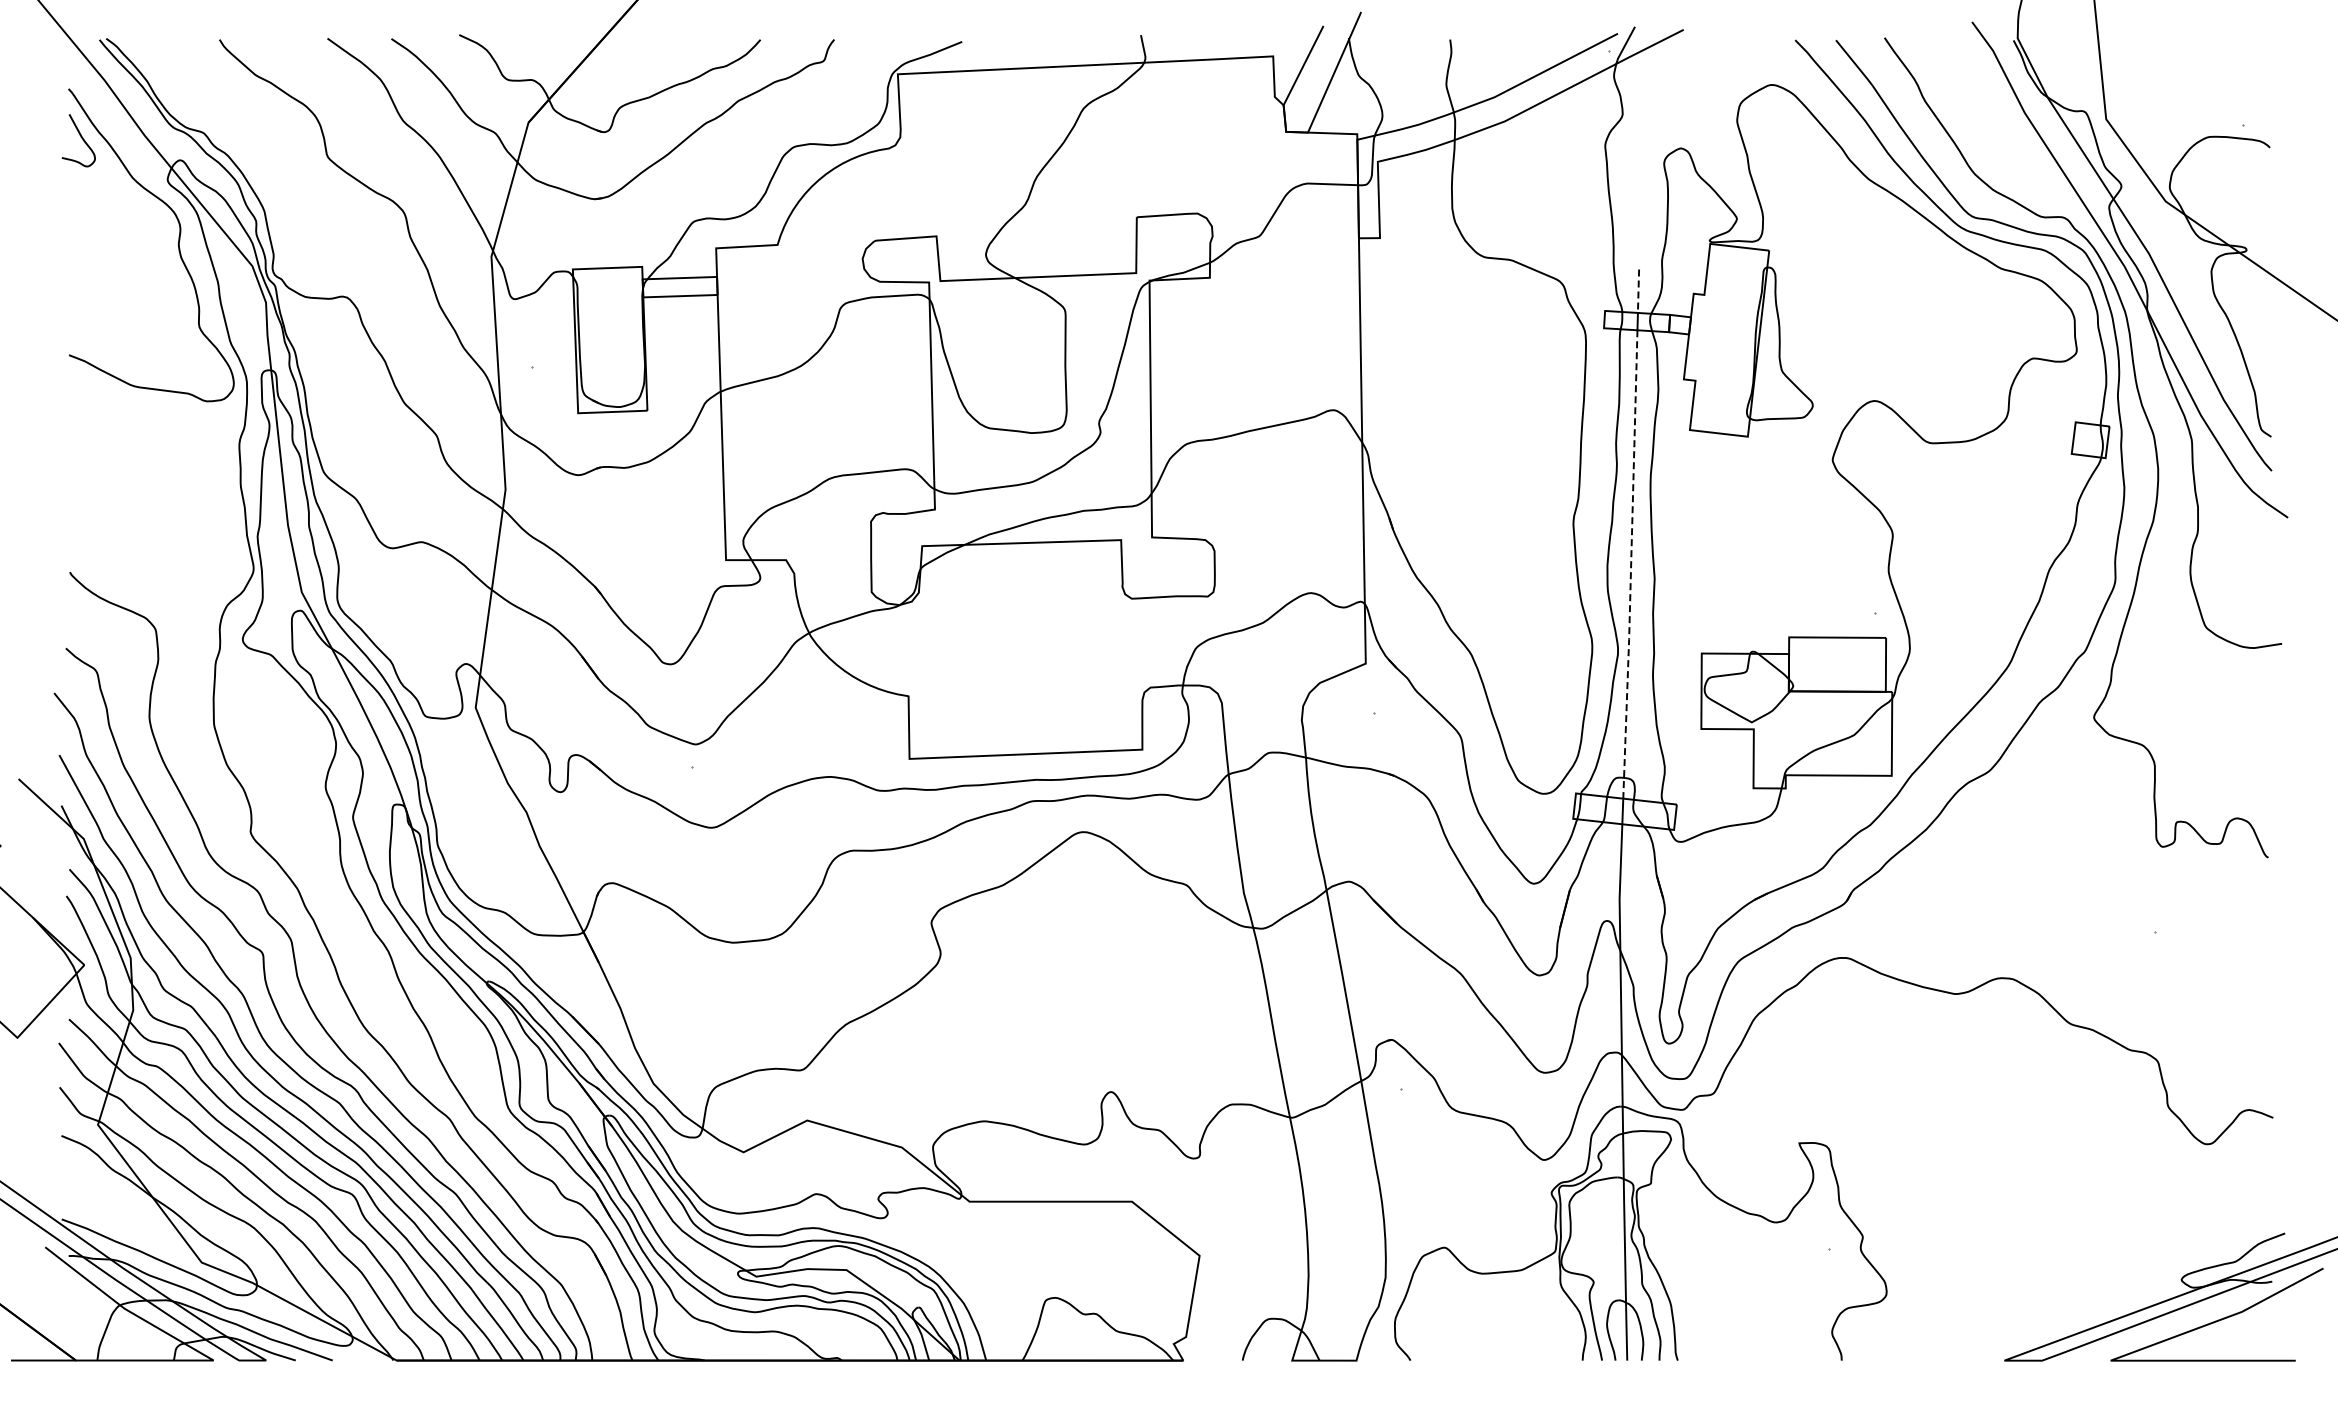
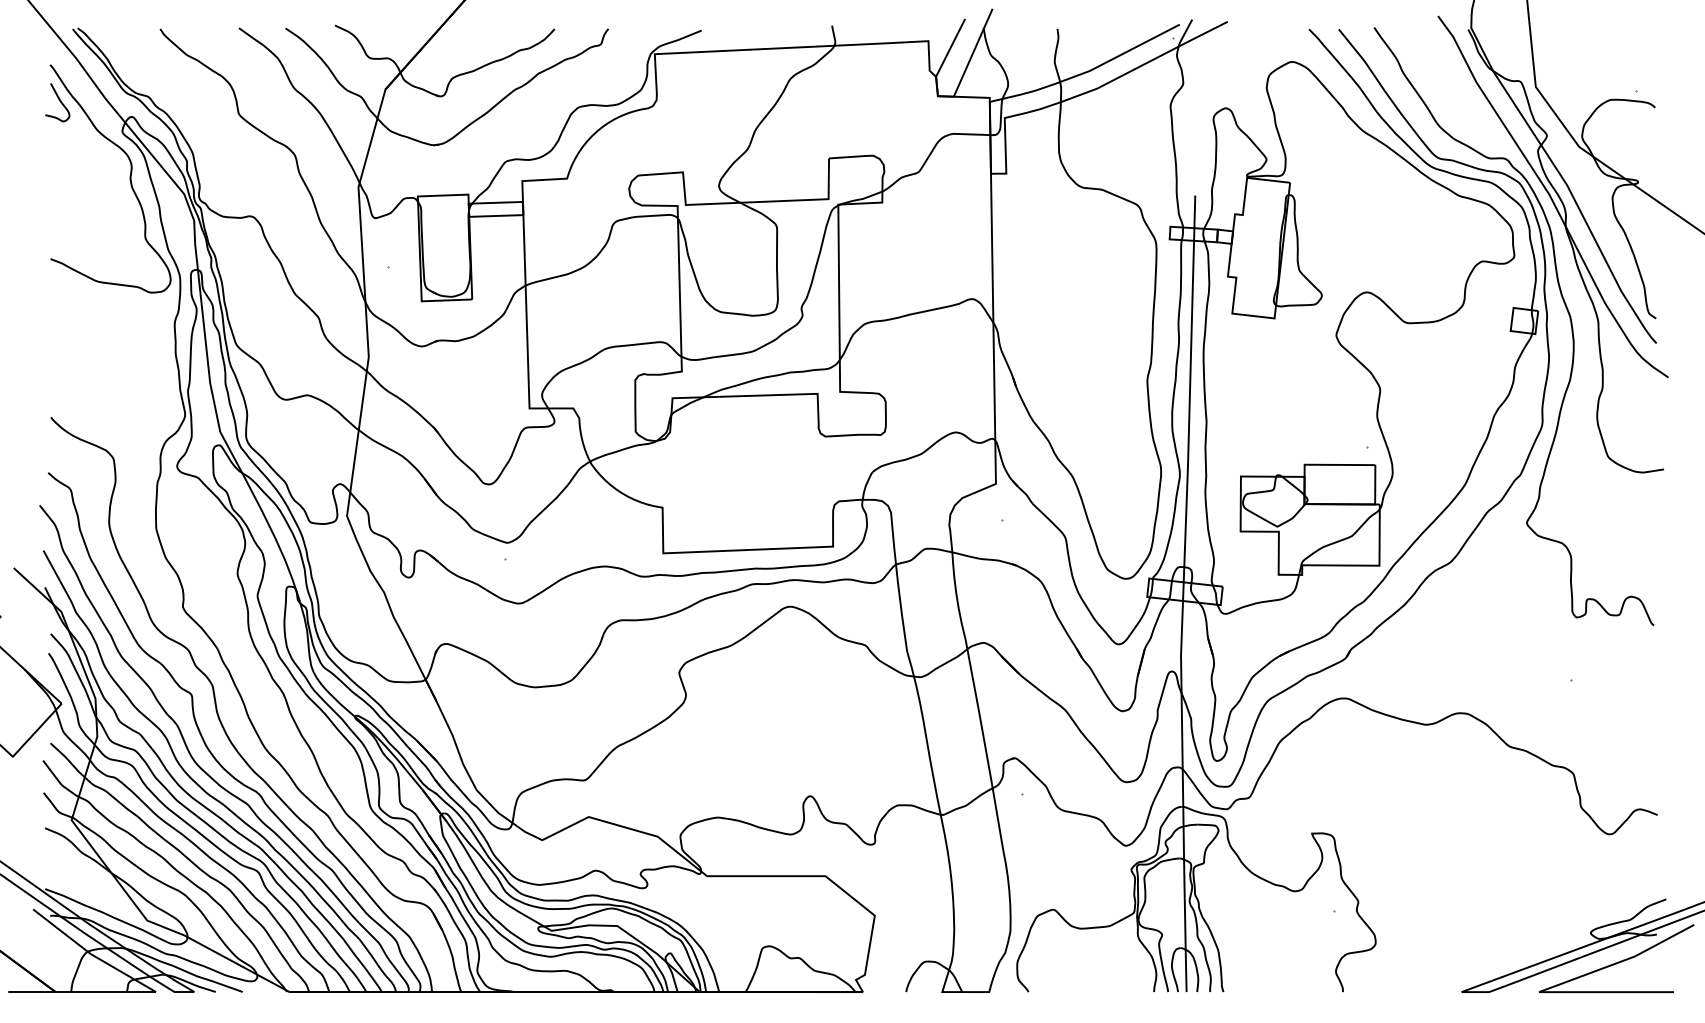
line: (1638, 291) -> (1194, 212), dashed -> solid
line: (1631, 565) -> (1189, 412), dashed -> solid

